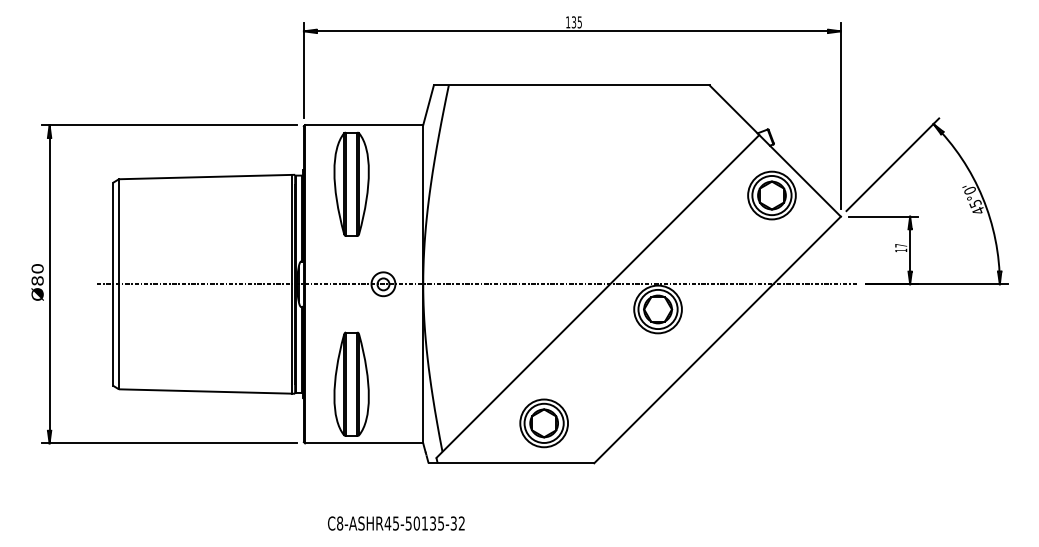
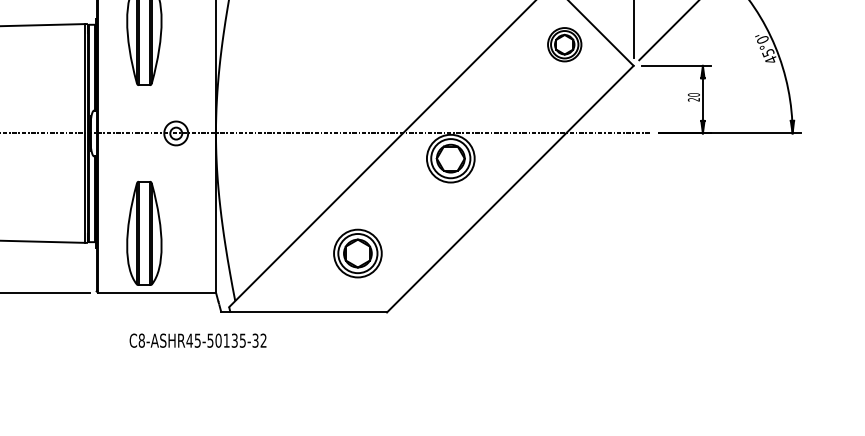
part: (771, 195) -> (564, 44), size x0.7
text: (901, 247) -> (694, 96), 17 -> 20
part: (543, 423) -> (357, 253), moved
text: (396, 523) -> (198, 340), moved

